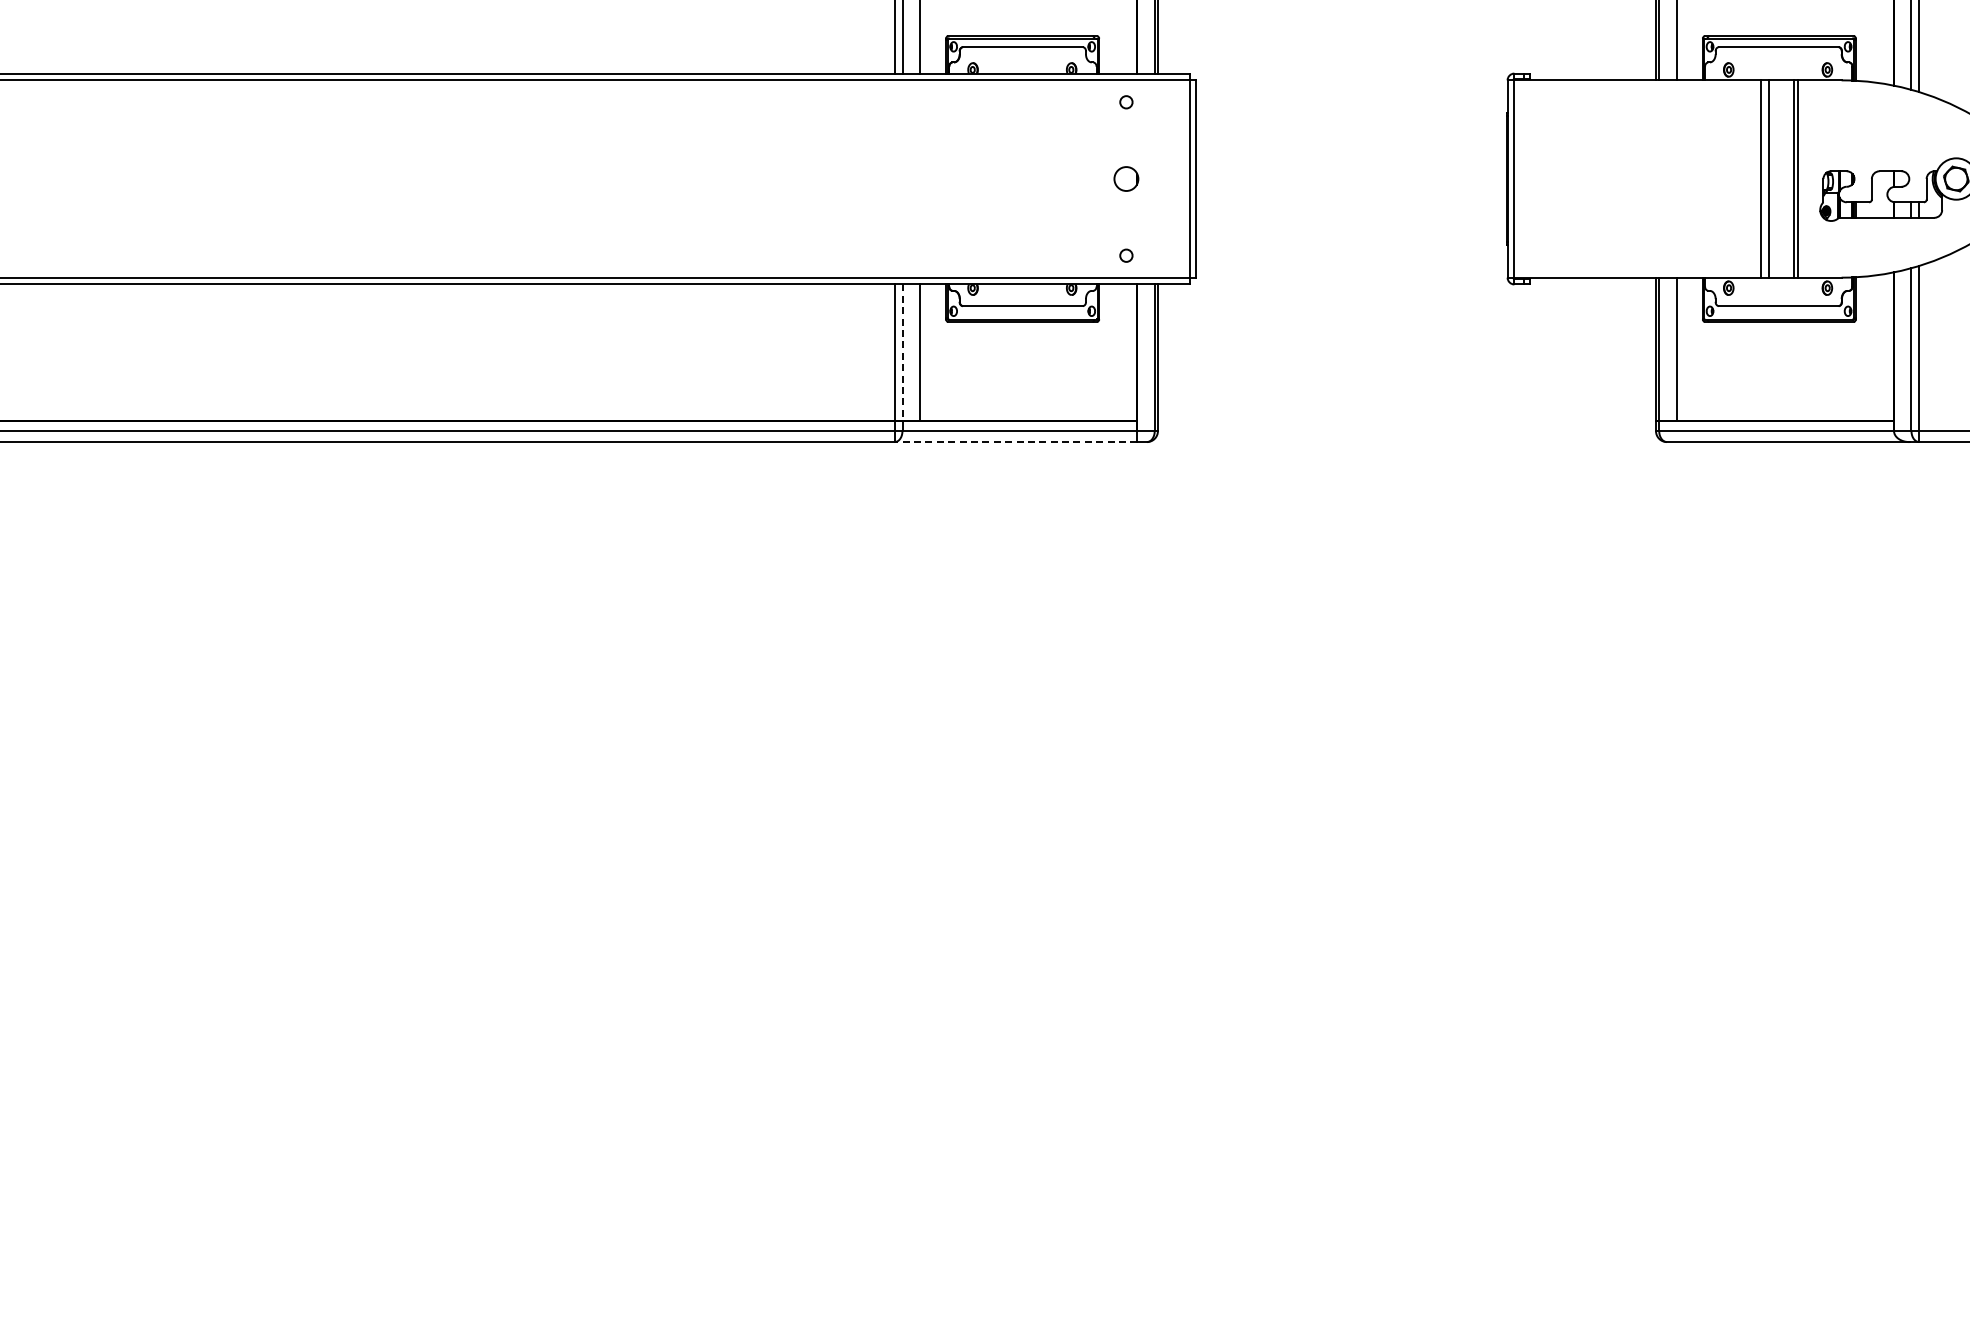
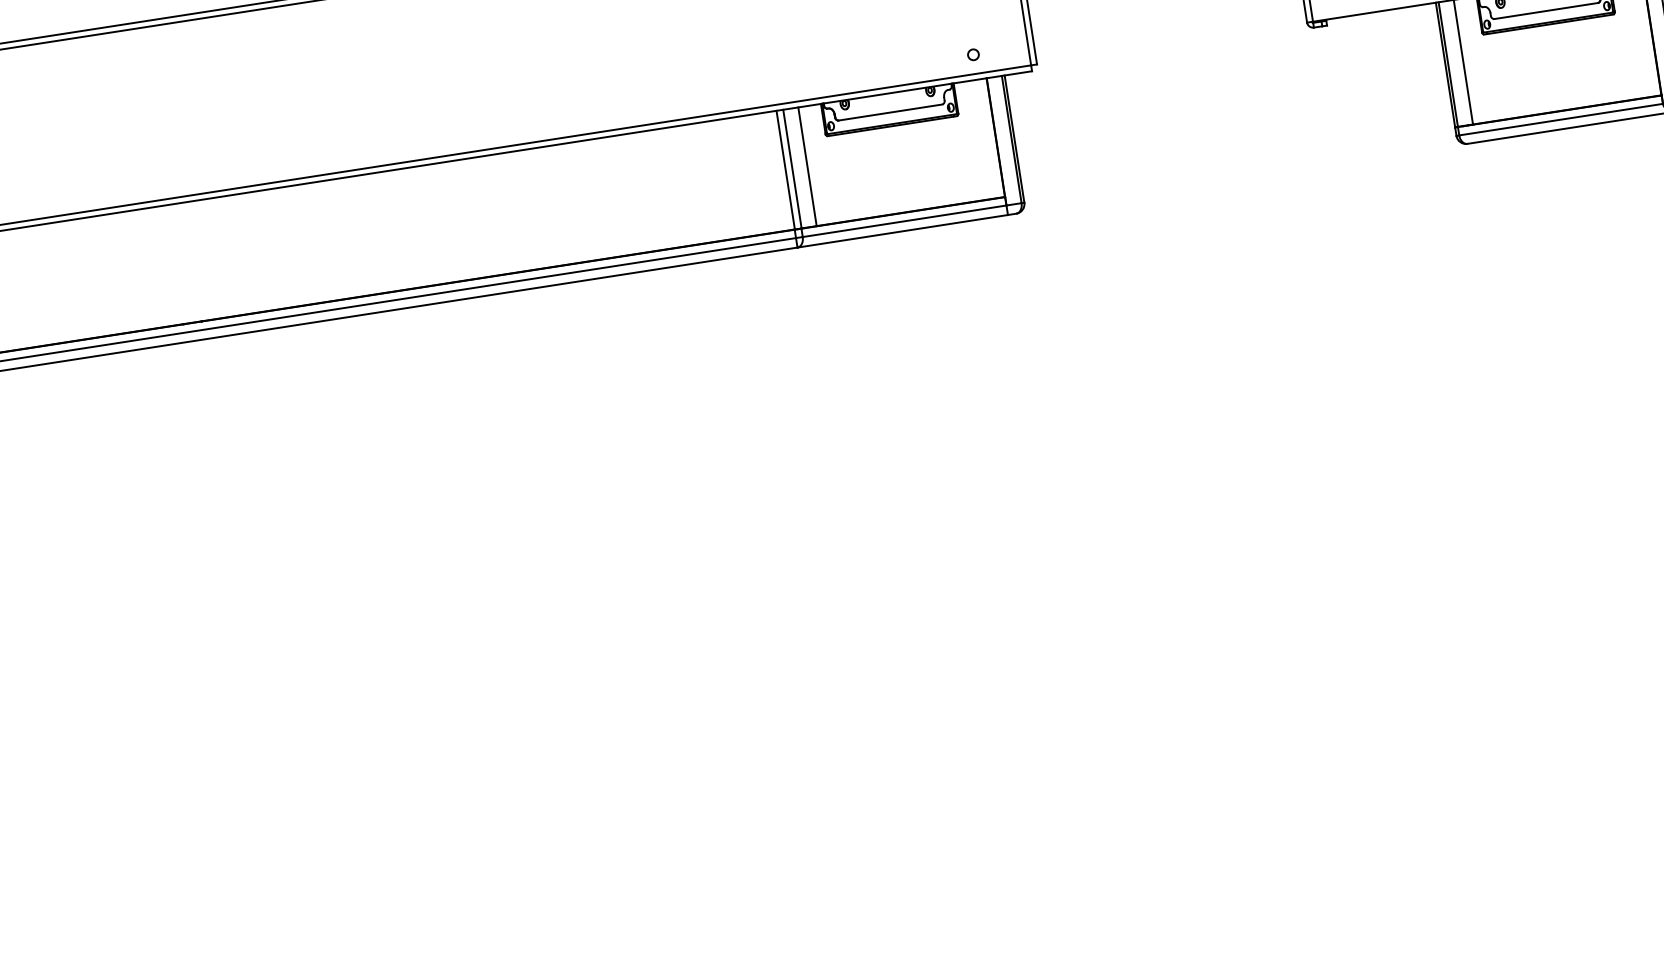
line: (902, 353) -> (792, 169), dashed -> solid
line: (1015, 442) -> (902, 231), dashed -> solid

